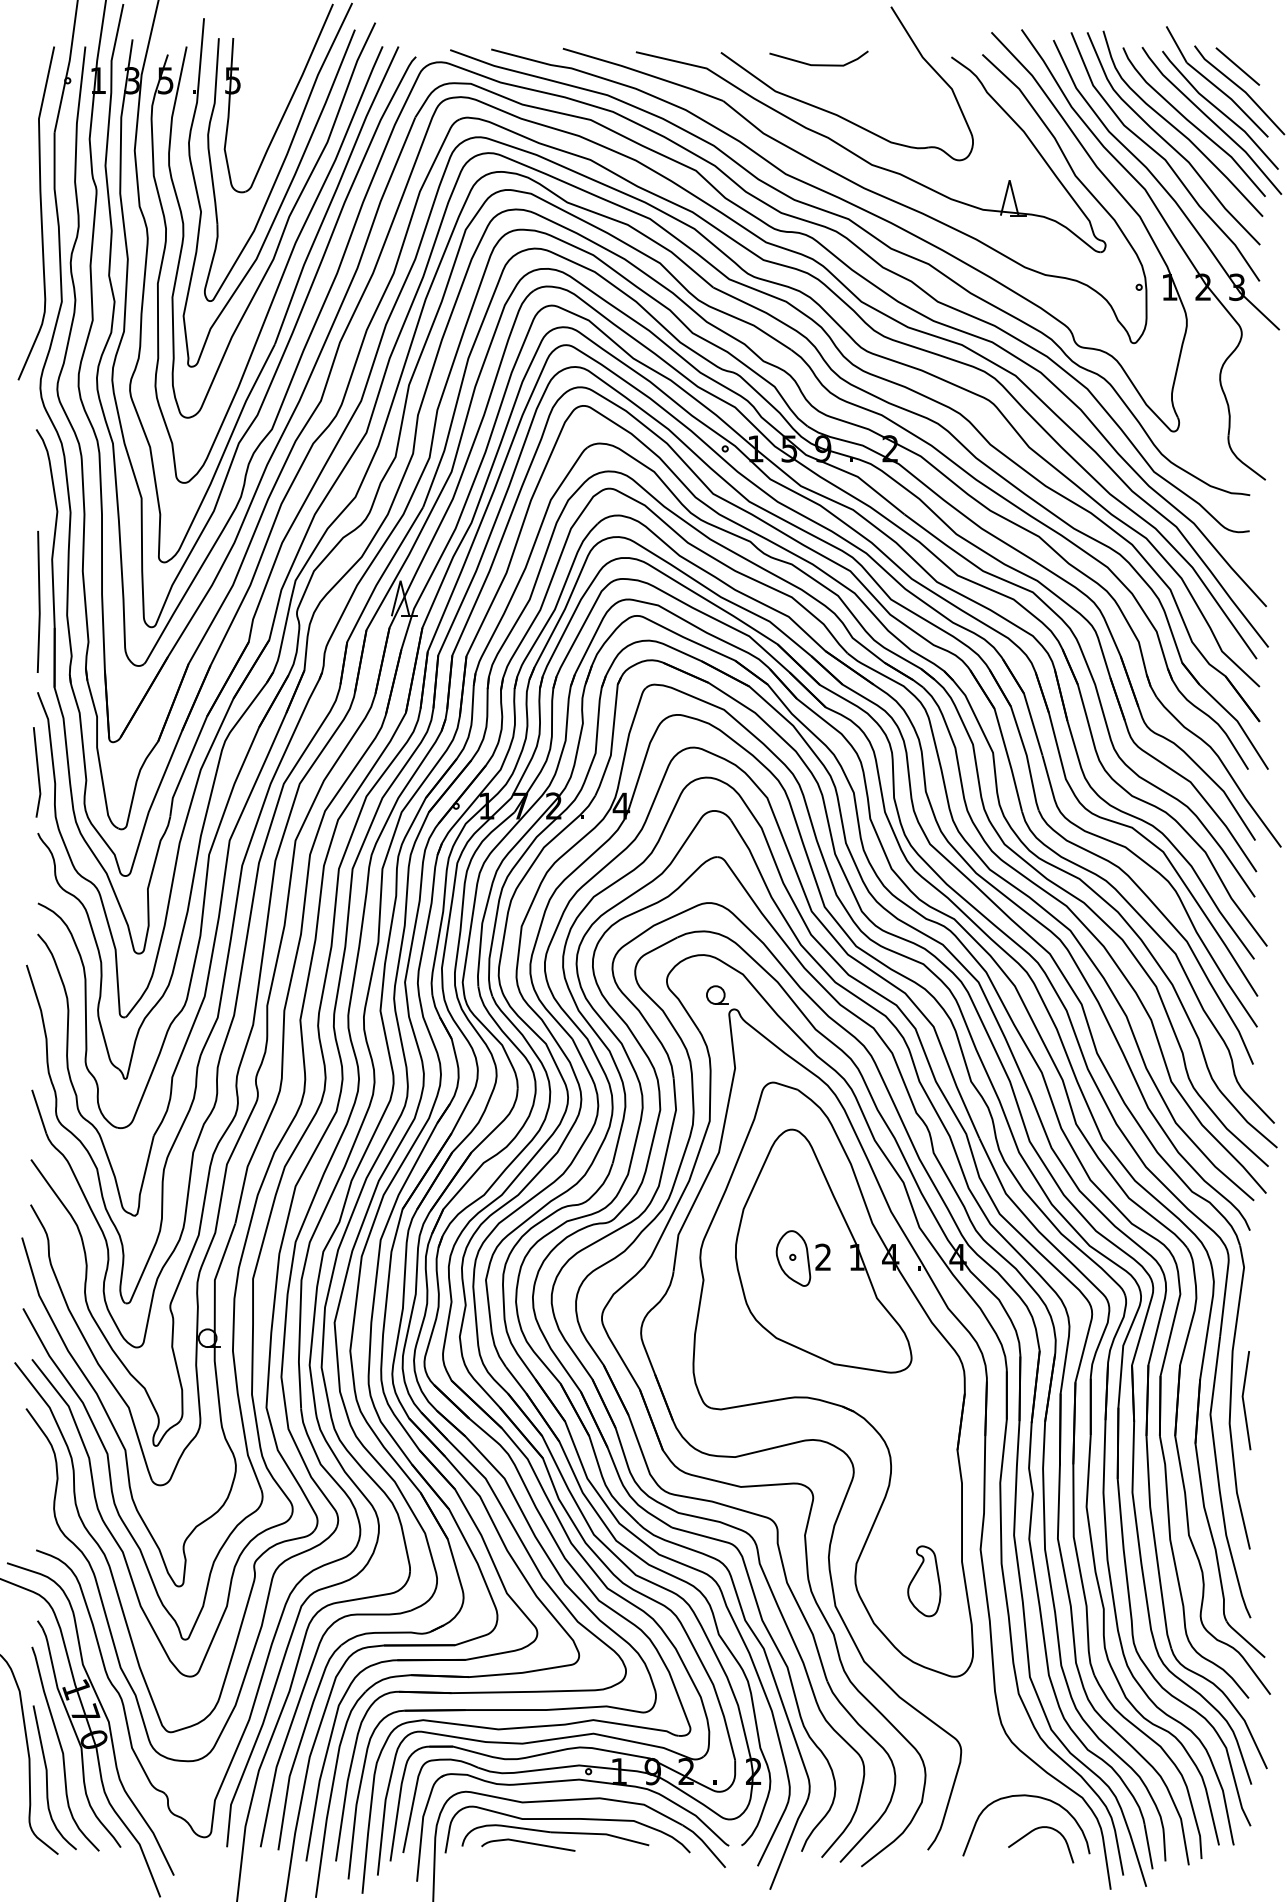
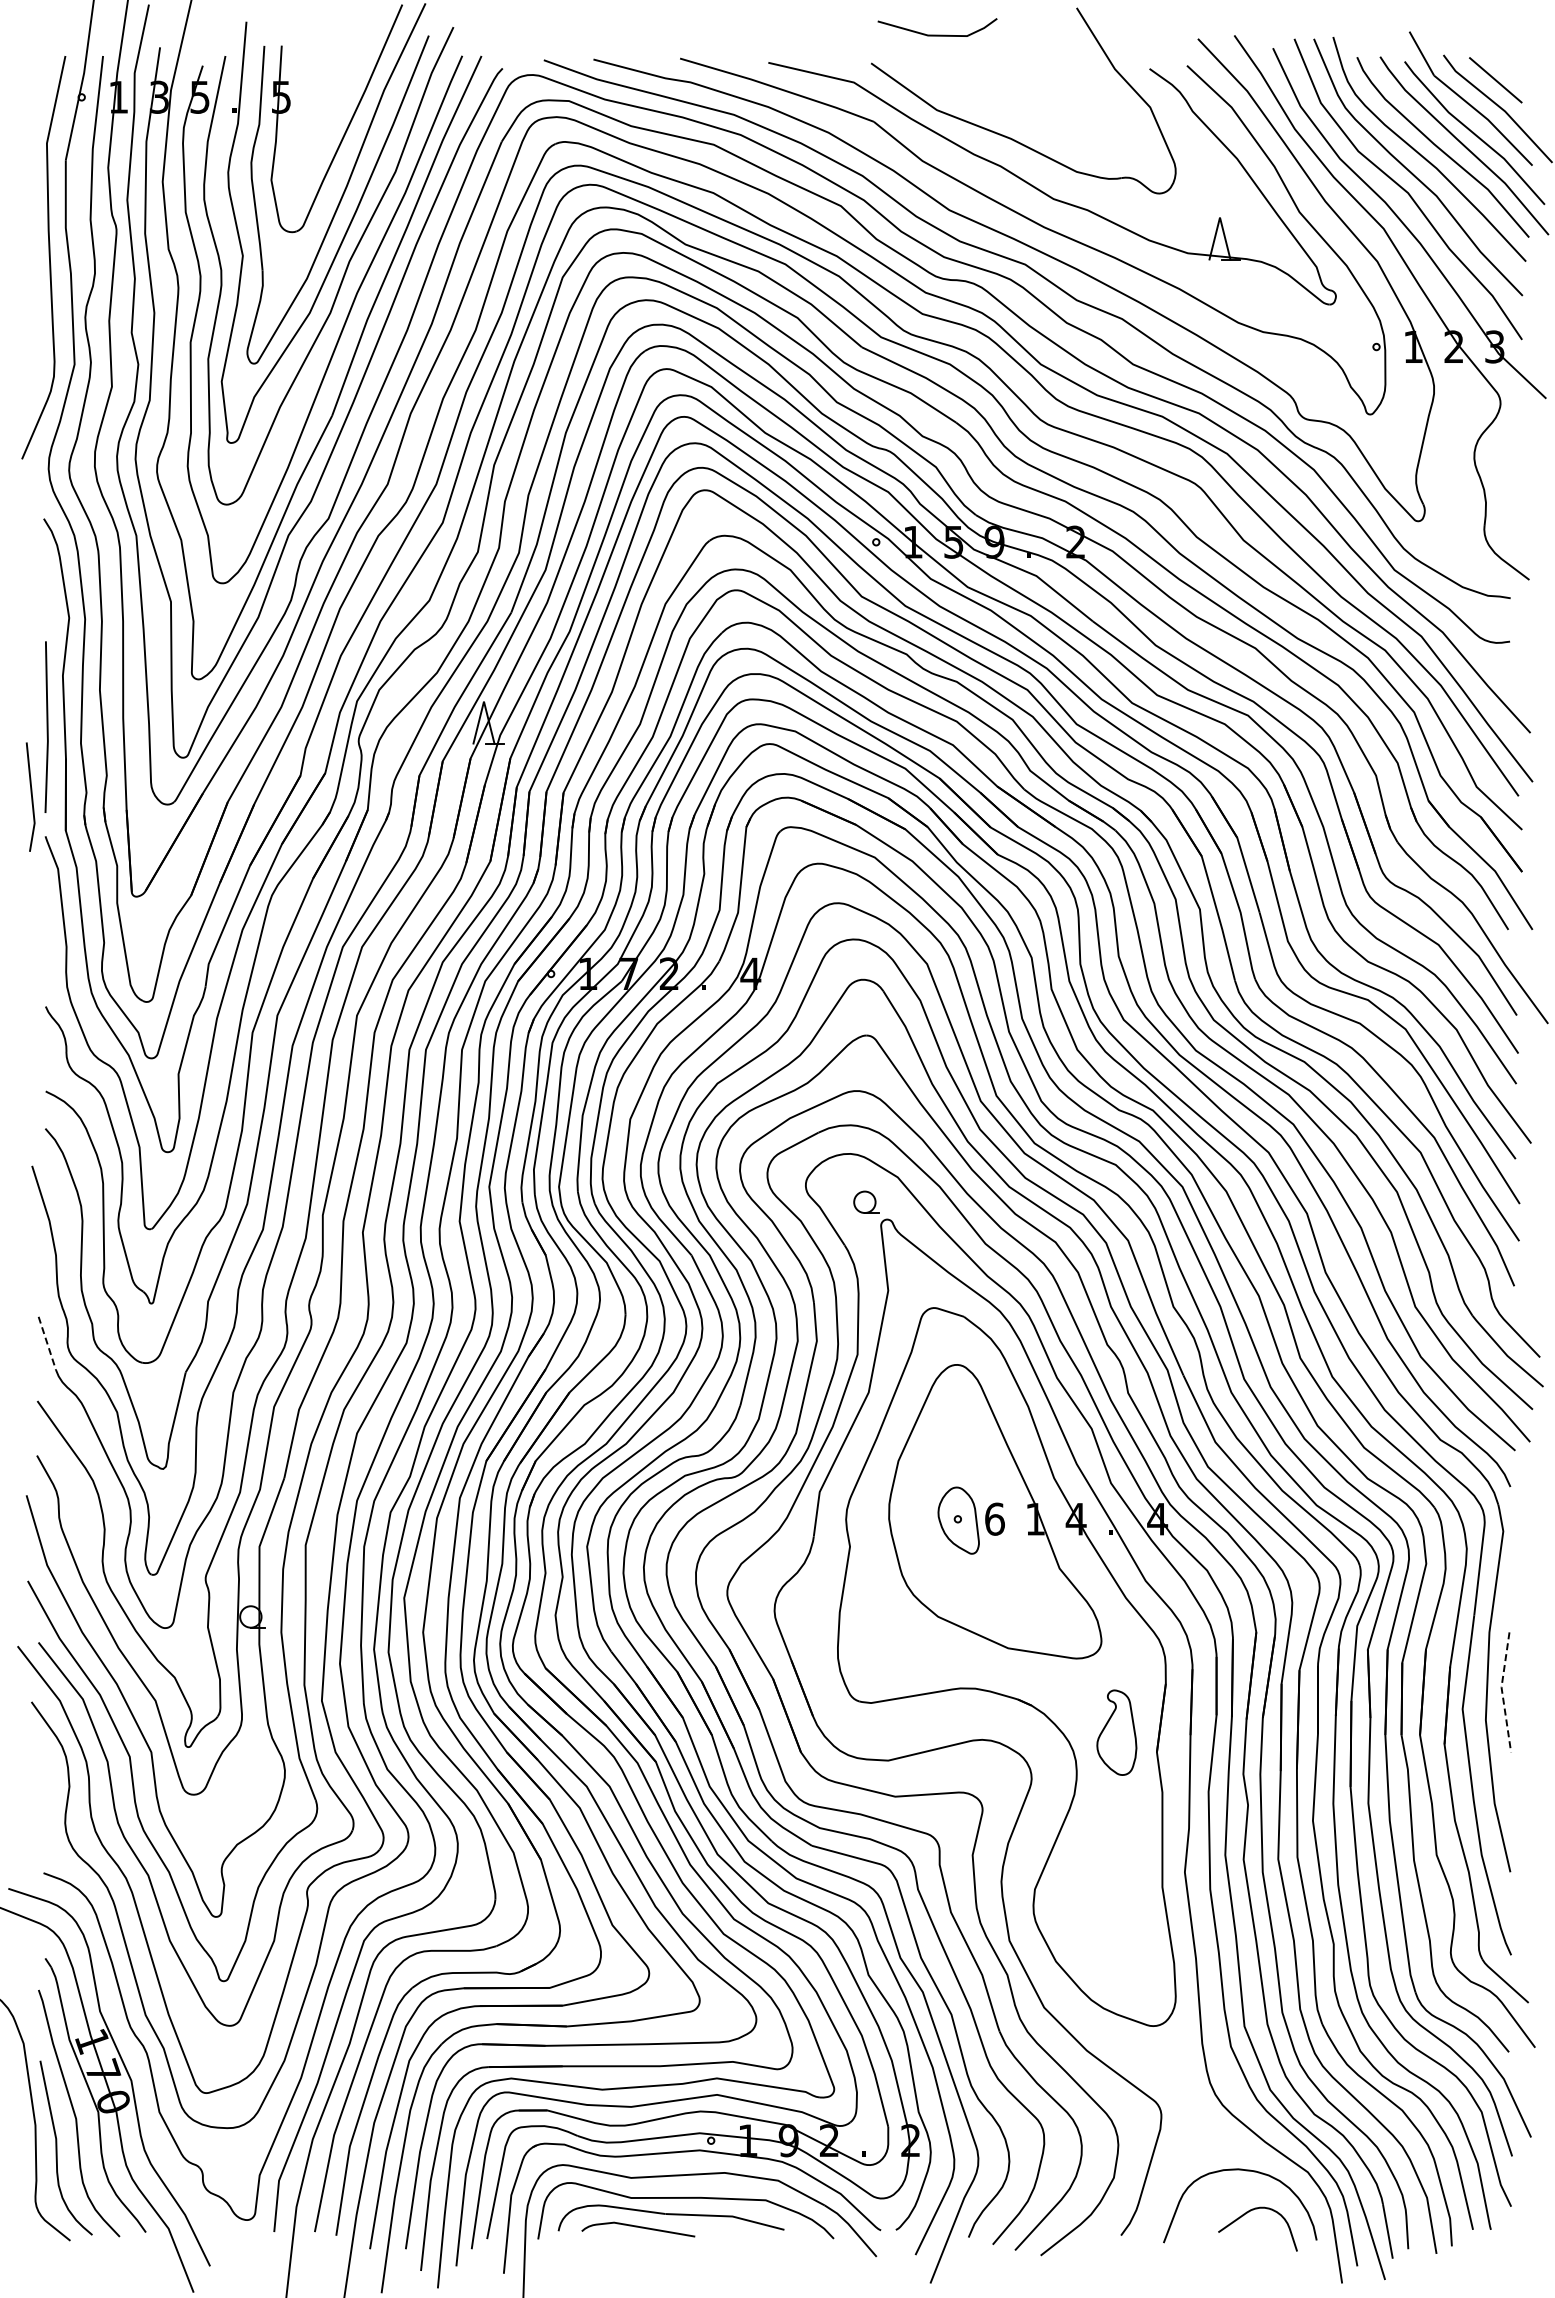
line: (818, 64) -> (937, 34), moved
line: (37, 771) -> (31, 796), moved
line: (39, 1111) -> (47, 1343), solid -> dashed
text: (823, 1256) -> (994, 1518), 2 -> 6
line: (1243, 1400) -> (1502, 1692), solid -> dashed
part: (924, 1581) -> (1116, 1732), moved

